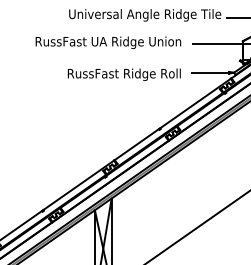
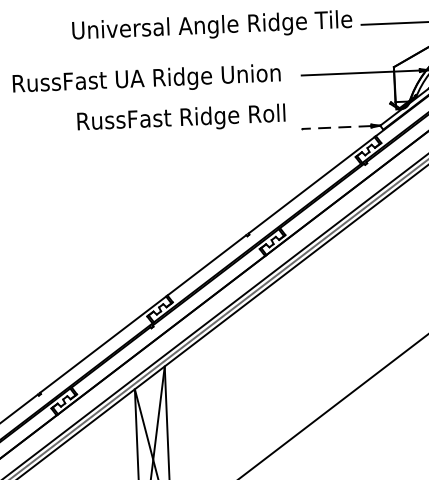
line: (209, 72) -> (334, 127), solid -> dashed
text: (123, 74) -> (179, 118), moved

